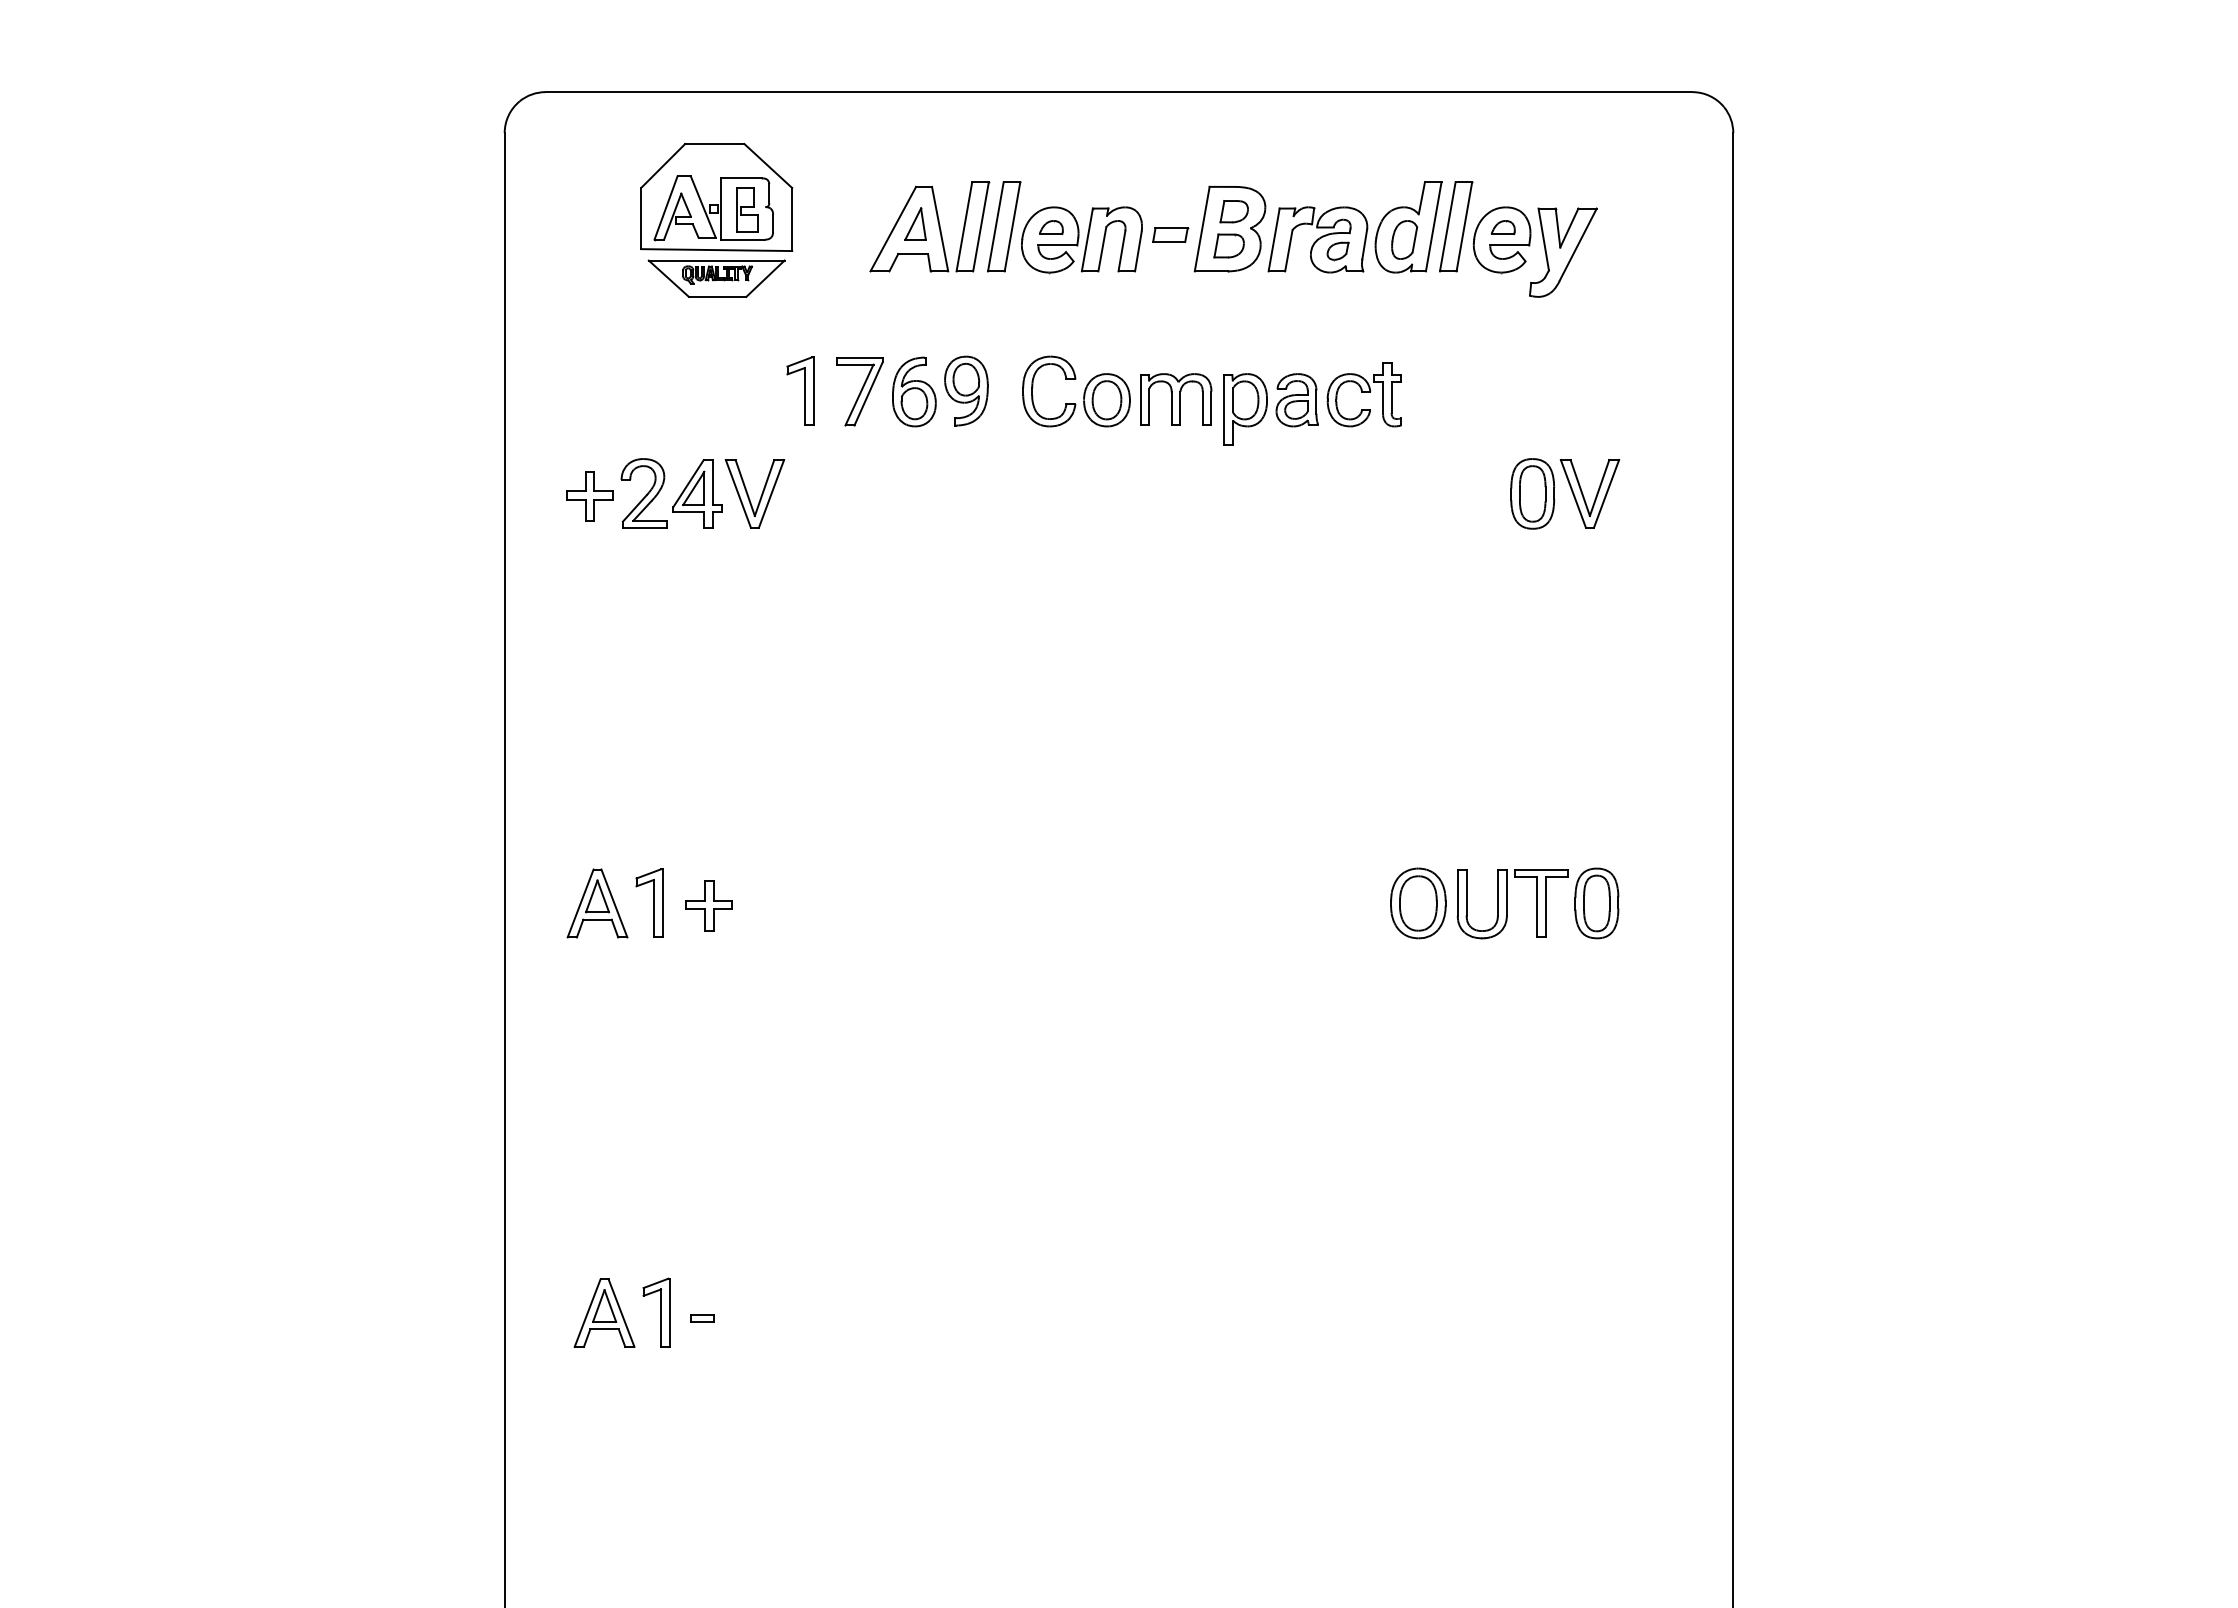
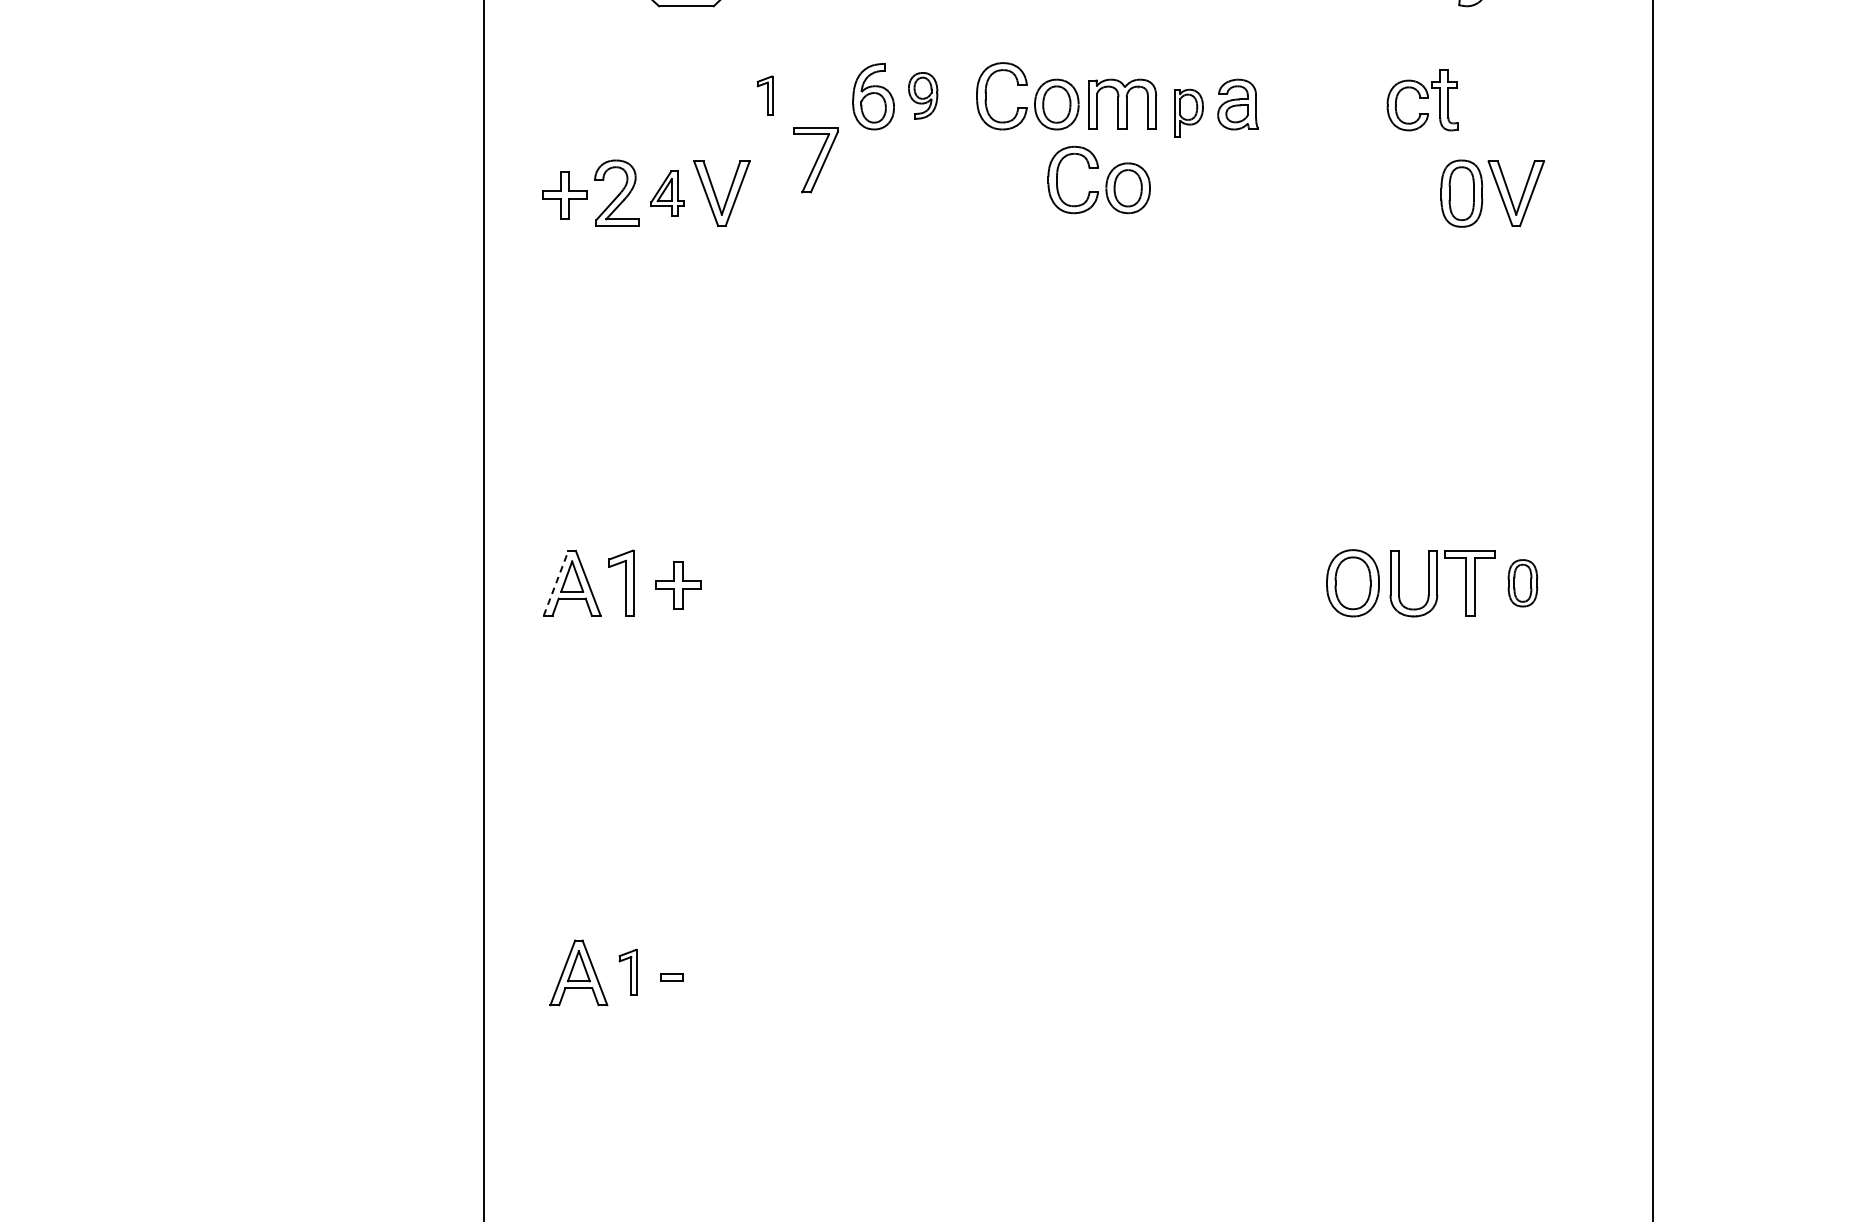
part: (800, 390) -> (765, 95), size x0.6
part: (966, 390) -> (923, 95), size x0.7
part: (859, 391) -> (815, 159), moved
part: (1363, 394) -> (1421, 100), moved
part: (1245, 409) -> (1188, 113), size x0.7
part: (1158, 481) -> (1105, 181), added
part: (697, 493) -> (667, 193), size x0.7
line: (580, 903) -> (555, 583), solid -> dashed
part: (1596, 903) -> (1522, 583), size x0.7
part: (656, 1312) -> (628, 972), size x0.7

